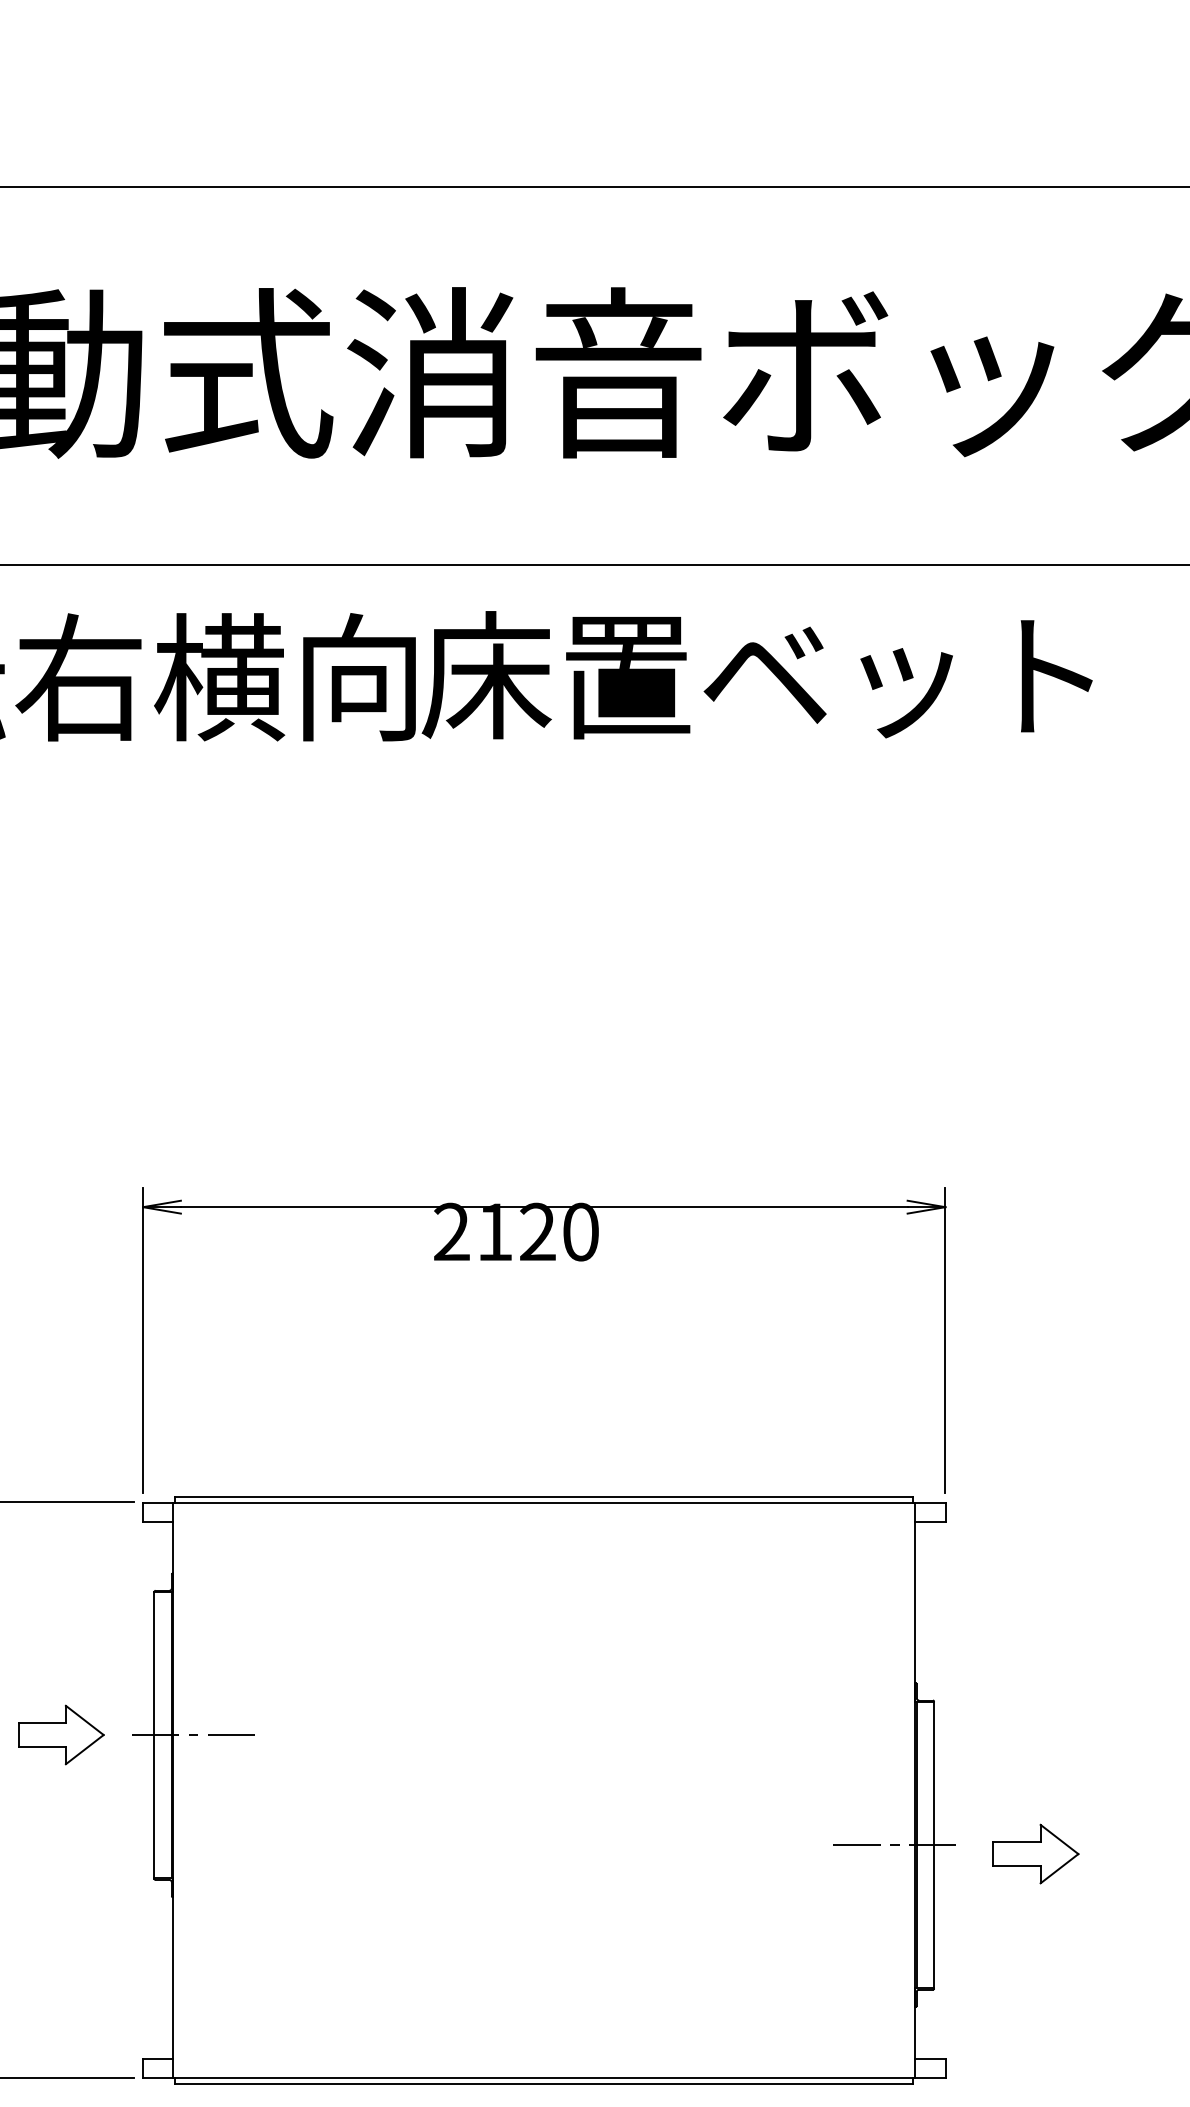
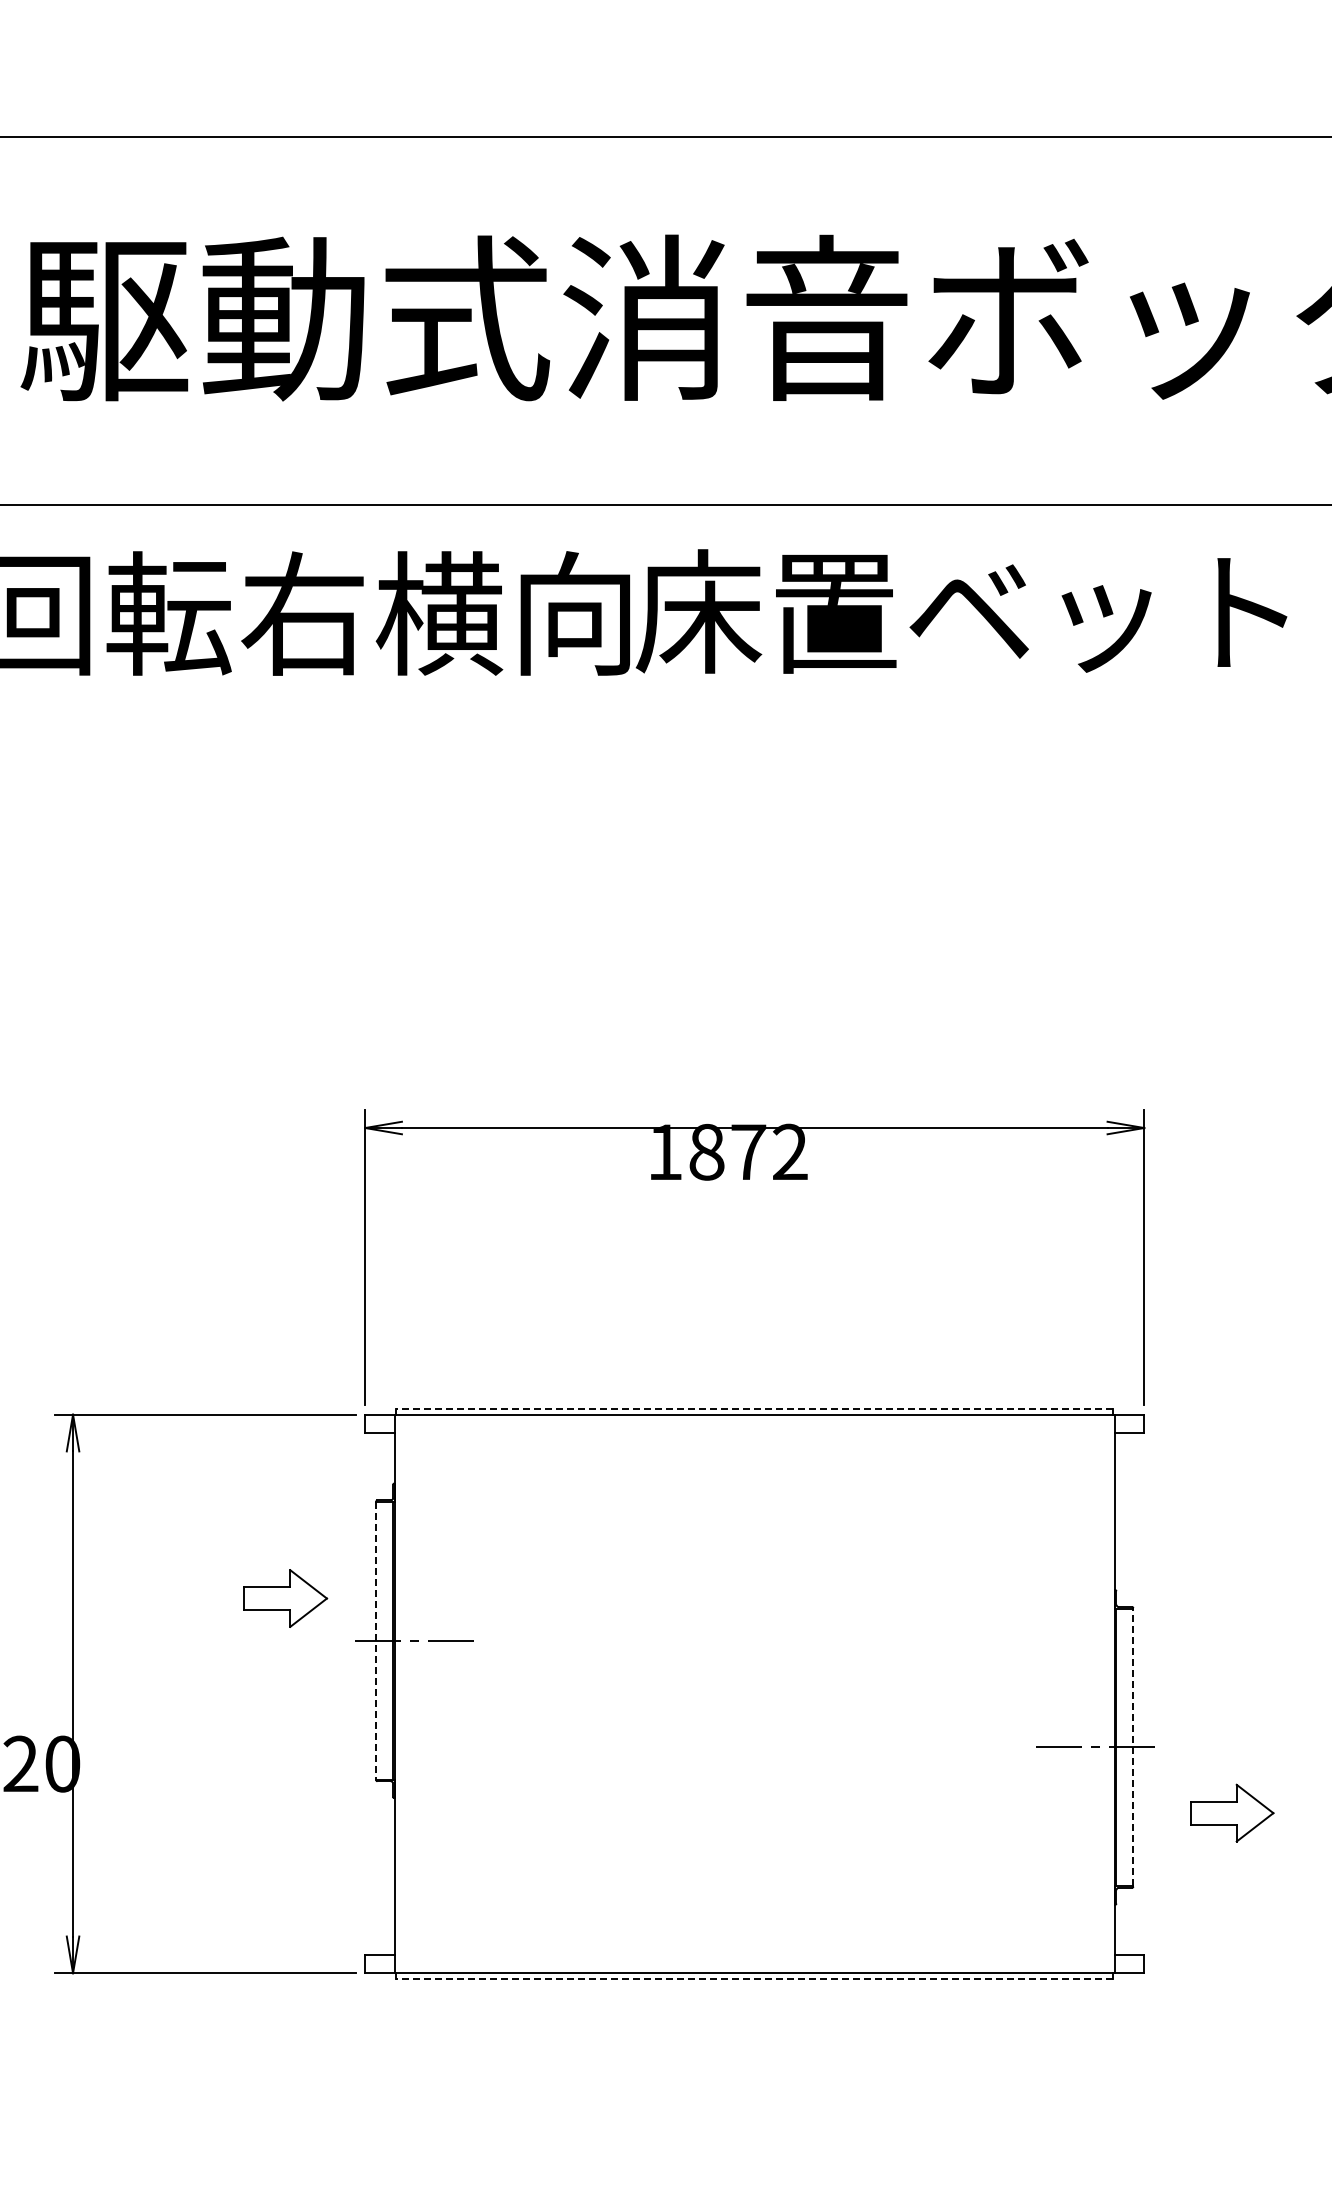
text: (516, 1231) -> (727, 1151), 2120 -> 1872
line: (543, 1497) -> (754, 1409), solid -> dashed
part: (60, 1734) -> (285, 1598), moved
line: (154, 1734) -> (376, 1640), solid -> dashed
line: (934, 1845) -> (1133, 1747), solid -> dashed
part: (1036, 1853) -> (1232, 1812), moved
line: (543, 2083) -> (754, 1978), solid -> dashed

